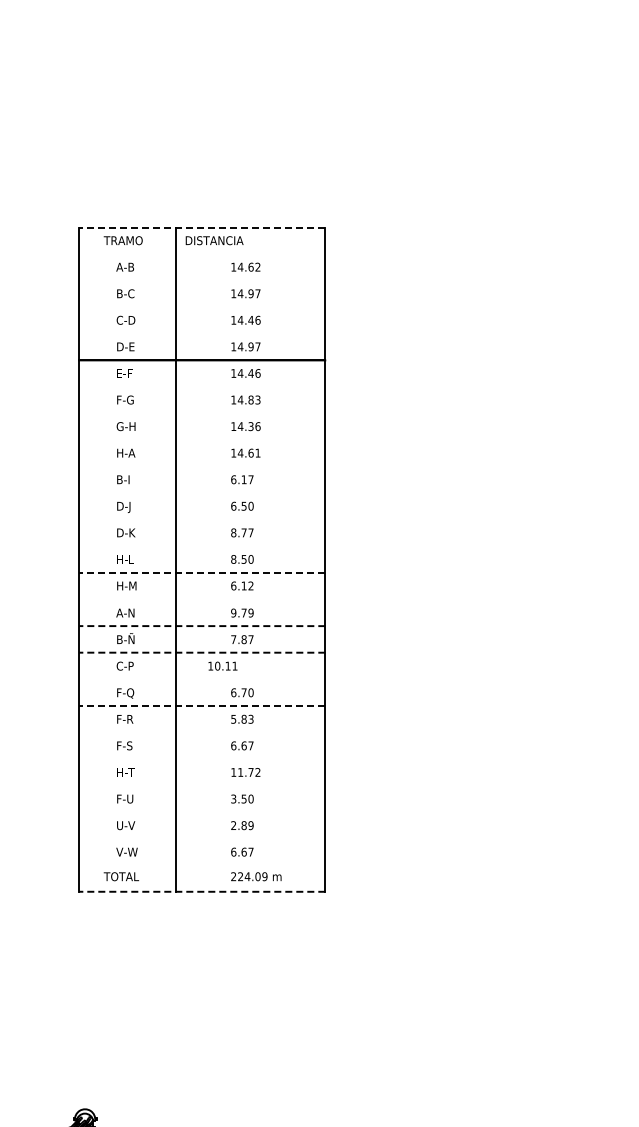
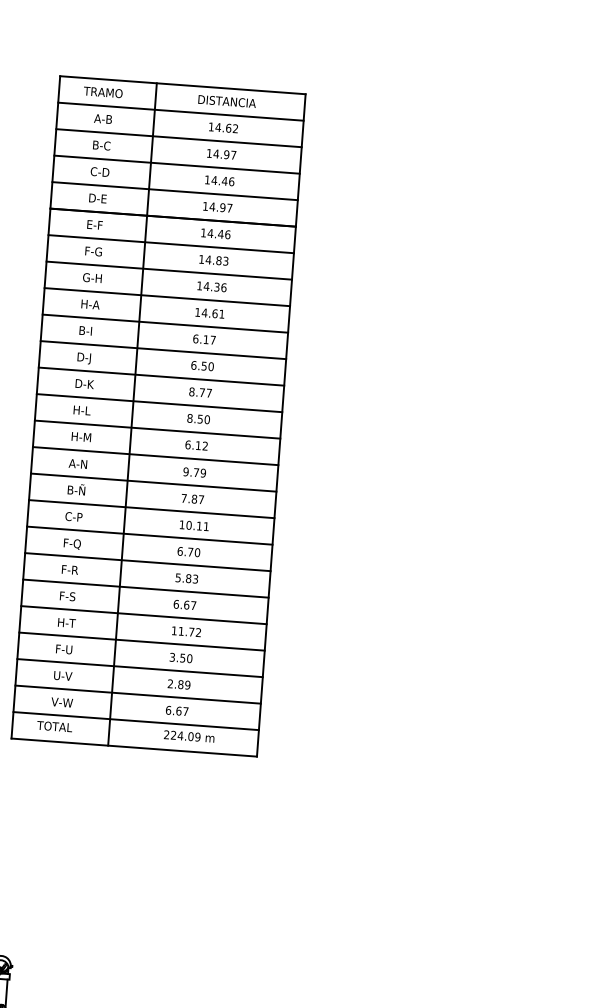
line: (201, 227) -> (182, 85), dashed -> solid
text: (214, 240) -> (227, 101), moved
line: (202, 254) -> (181, 112), added
line: (202, 280) -> (179, 137), added
line: (202, 307) -> (177, 164), added
line: (202, 333) -> (175, 190), added
line: (202, 387) -> (171, 244), added
line: (202, 413) -> (169, 270), added
line: (202, 440) -> (167, 297), added
line: (202, 466) -> (165, 323), added
line: (202, 493) -> (163, 350), added
line: (202, 519) -> (161, 376), added
line: (202, 546) -> (159, 403), added
line: (201, 572) -> (156, 429), dashed -> solid
line: (202, 599) -> (155, 456), added
line: (201, 626) -> (152, 482), dashed -> solid
line: (201, 652) -> (151, 508), dashed -> solid
text: (222, 665) -> (193, 525), moved
line: (202, 679) -> (150, 535), added
line: (201, 705) -> (147, 561), dashed -> solid
line: (202, 732) -> (146, 588), added
line: (202, 758) -> (144, 614), added
line: (202, 785) -> (142, 641), added
line: (202, 812) -> (140, 668), added
line: (202, 838) -> (138, 694), added
line: (202, 865) -> (136, 721), added
line: (201, 891) -> (133, 747), dashed -> solid

